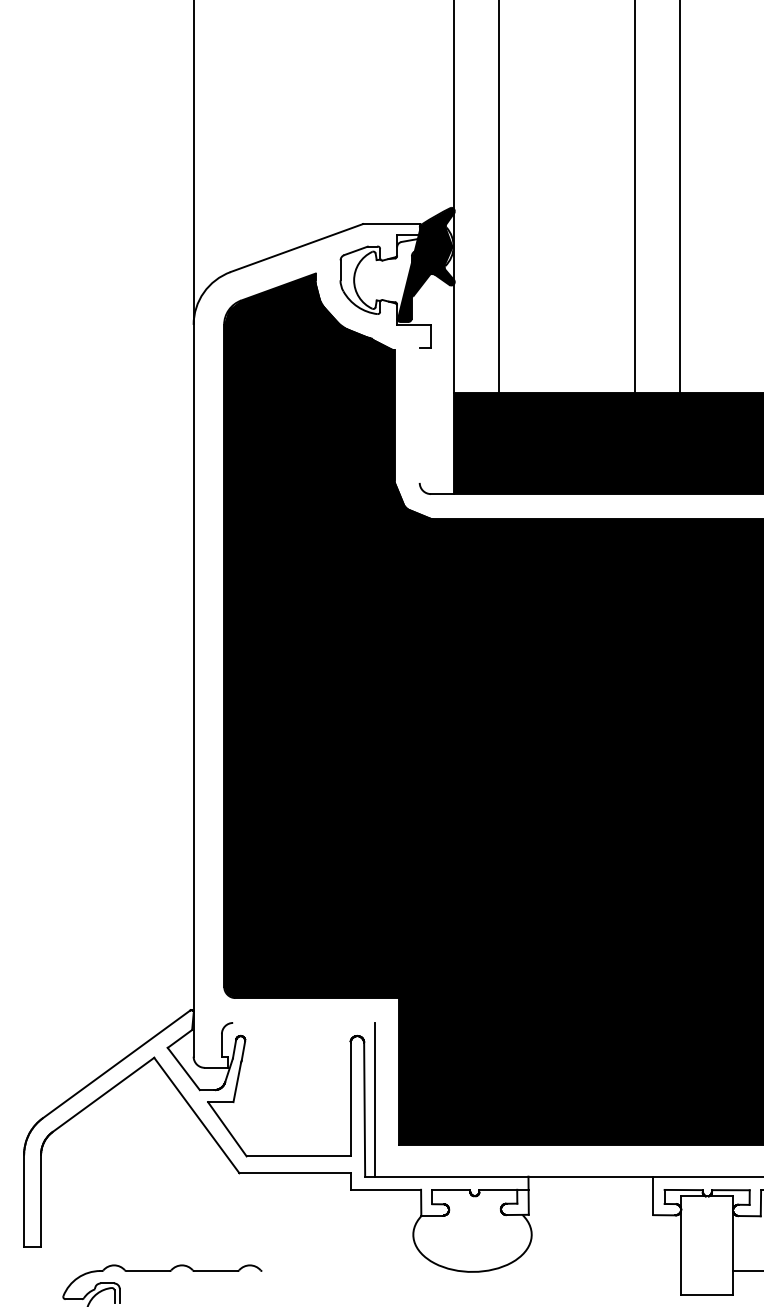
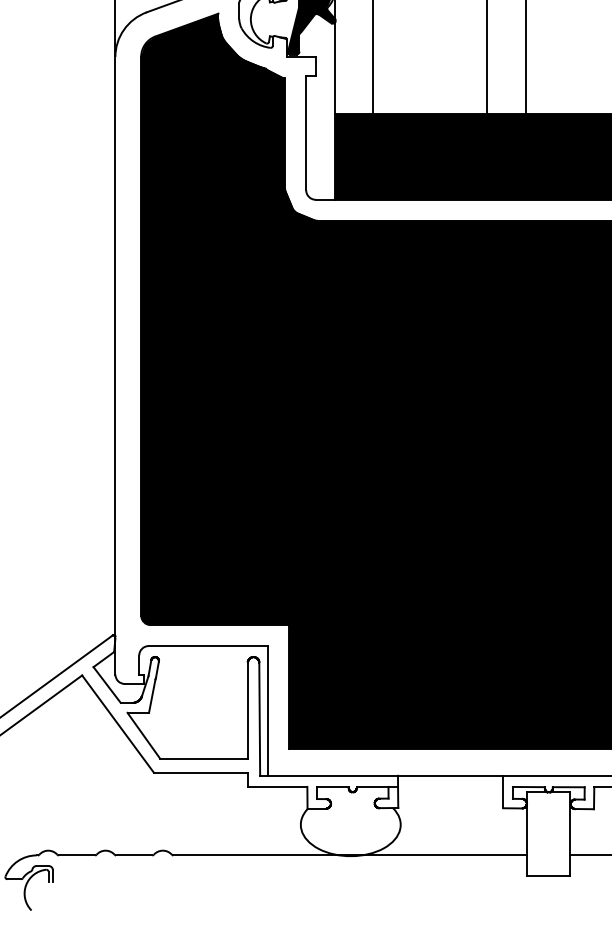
line: (419, 414) -> (306, 132), added
line: (303, 1022) -> (208, 645), added
line: (471, 1271) -> (349, 855), added

